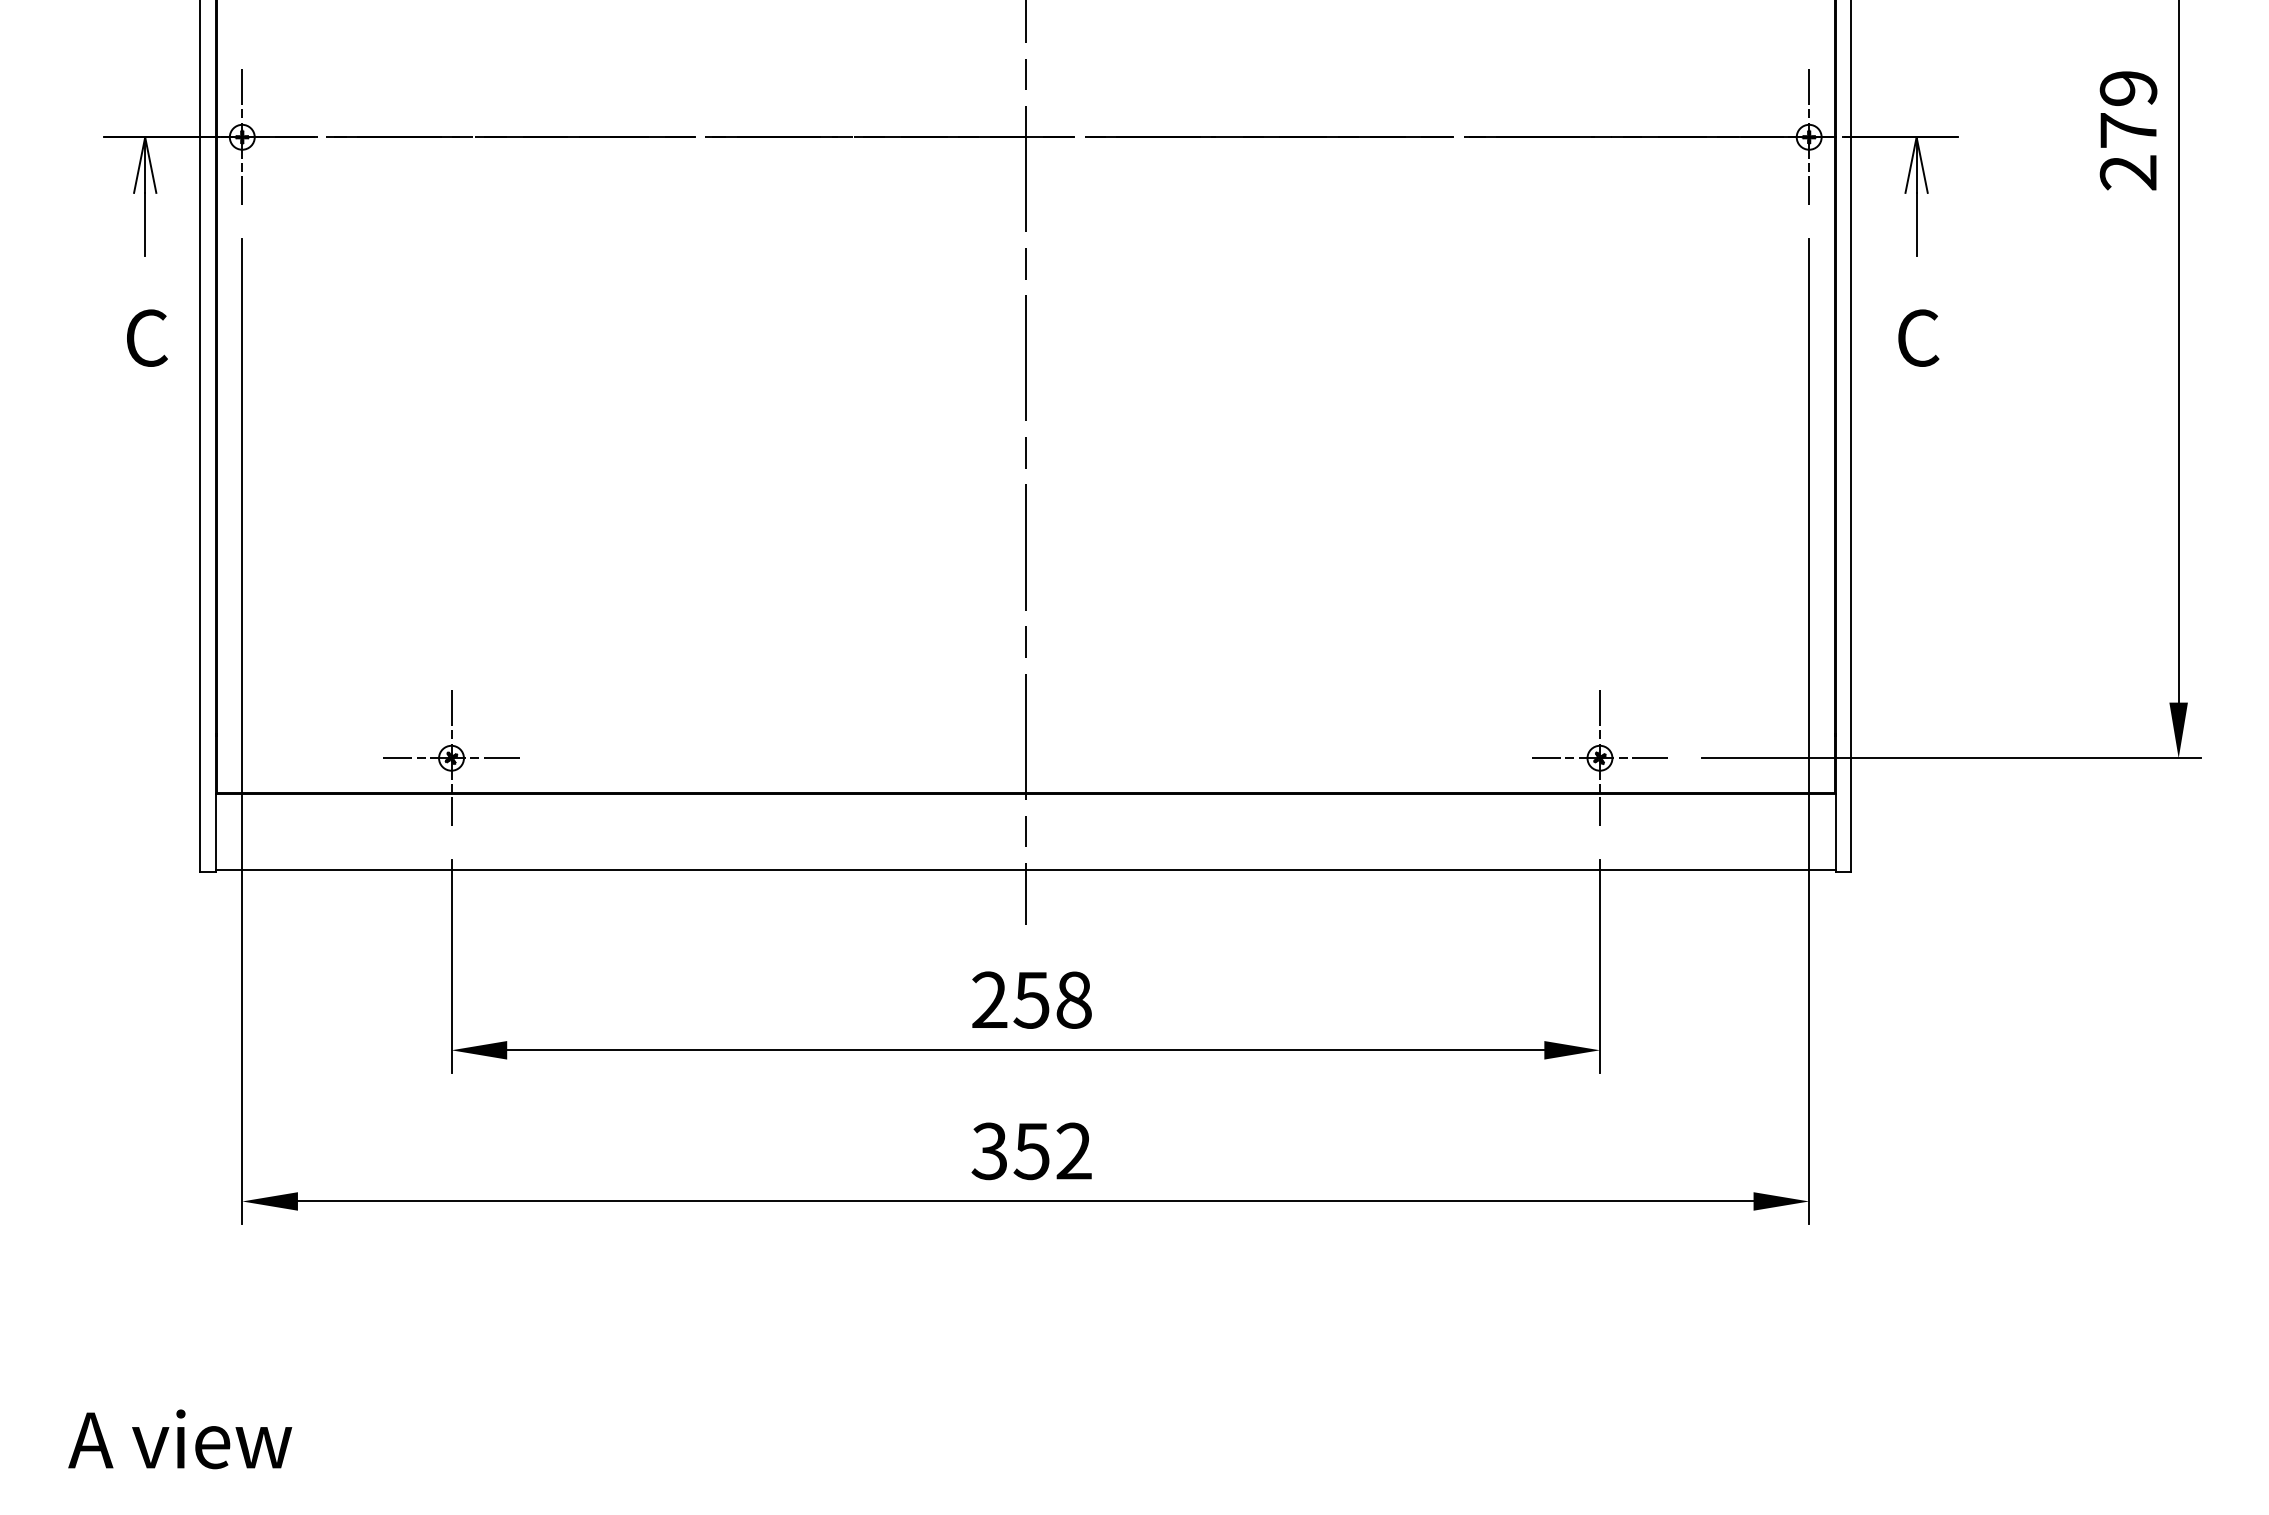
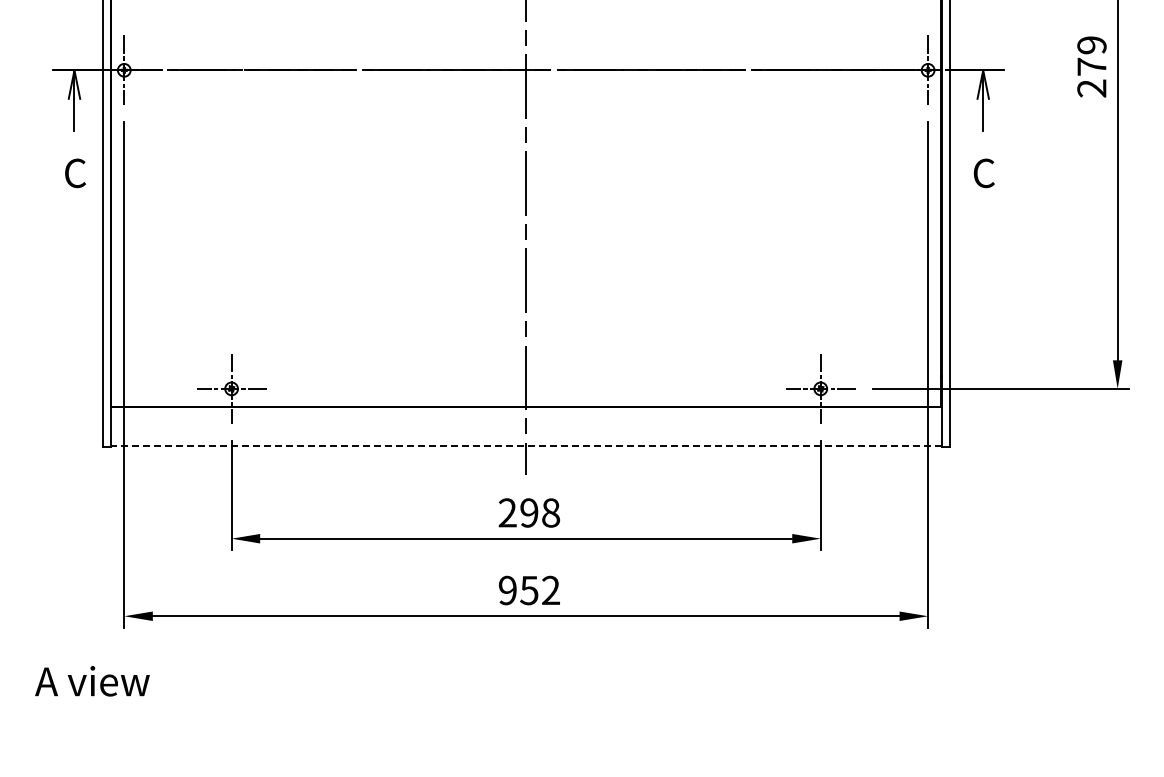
line: (1026, 868) -> (526, 445), solid -> dashed
text: (1032, 999) -> (529, 512), 258 -> 298
text: (989, 1151) -> (507, 590), 352 -> 952
text: (180, 1439) -> (92, 681), moved

